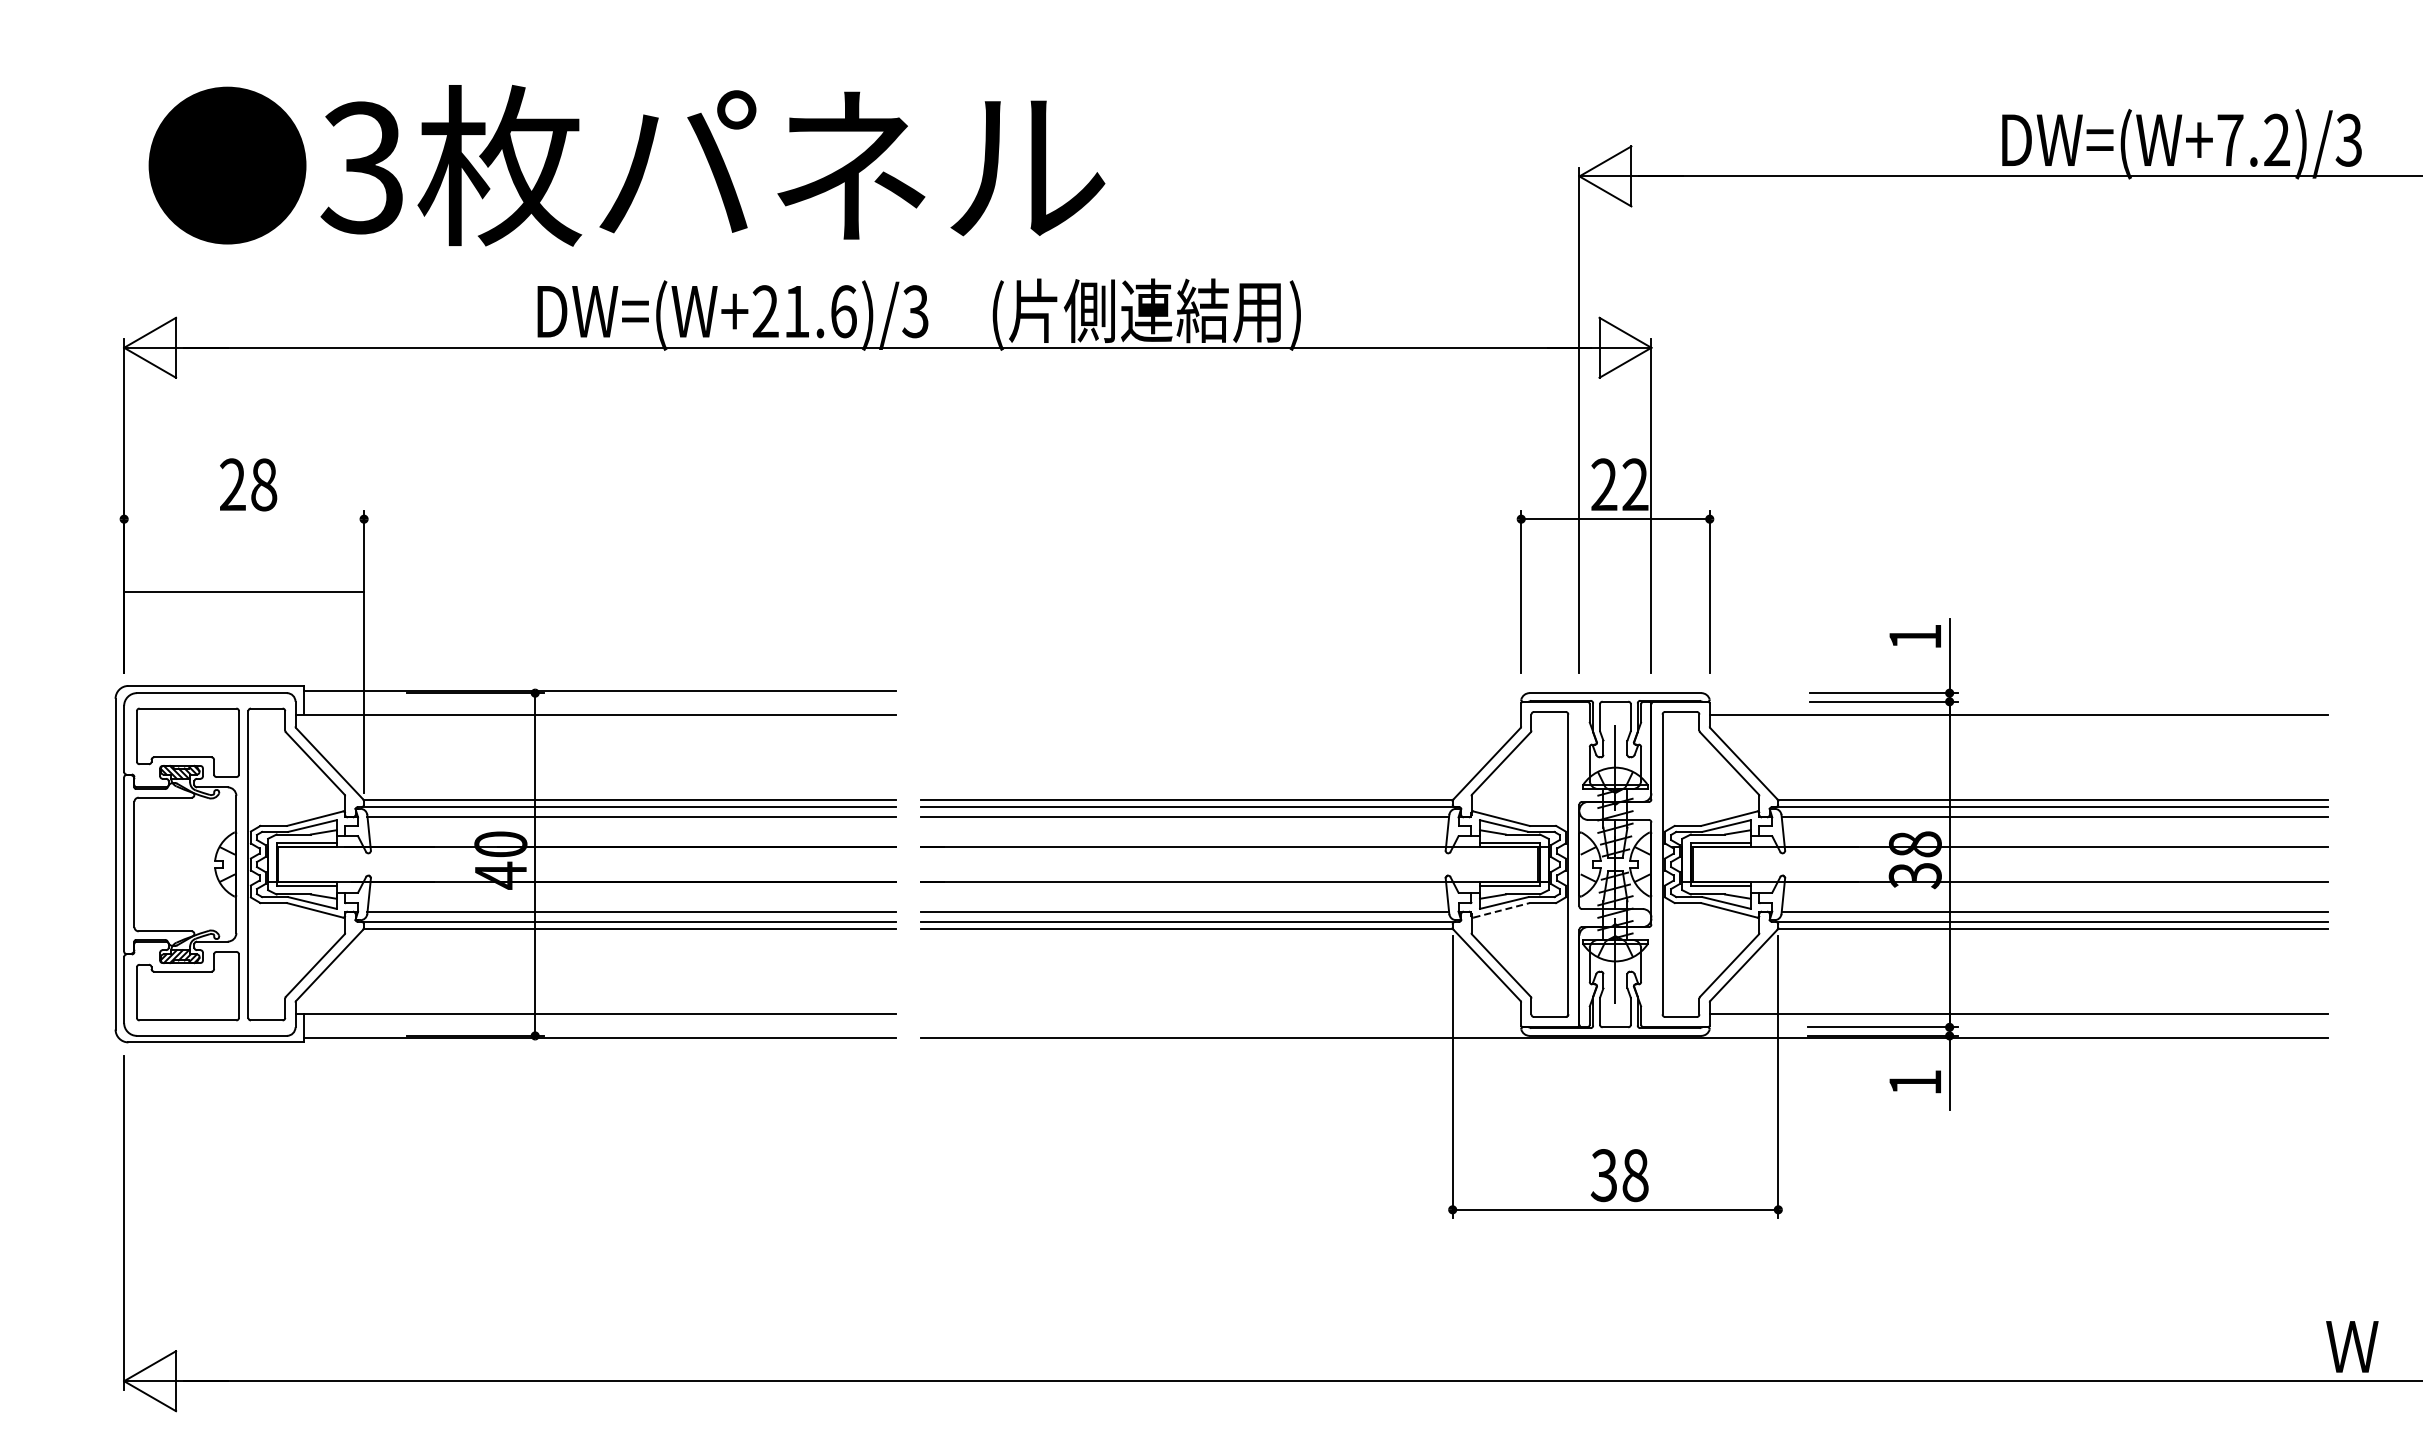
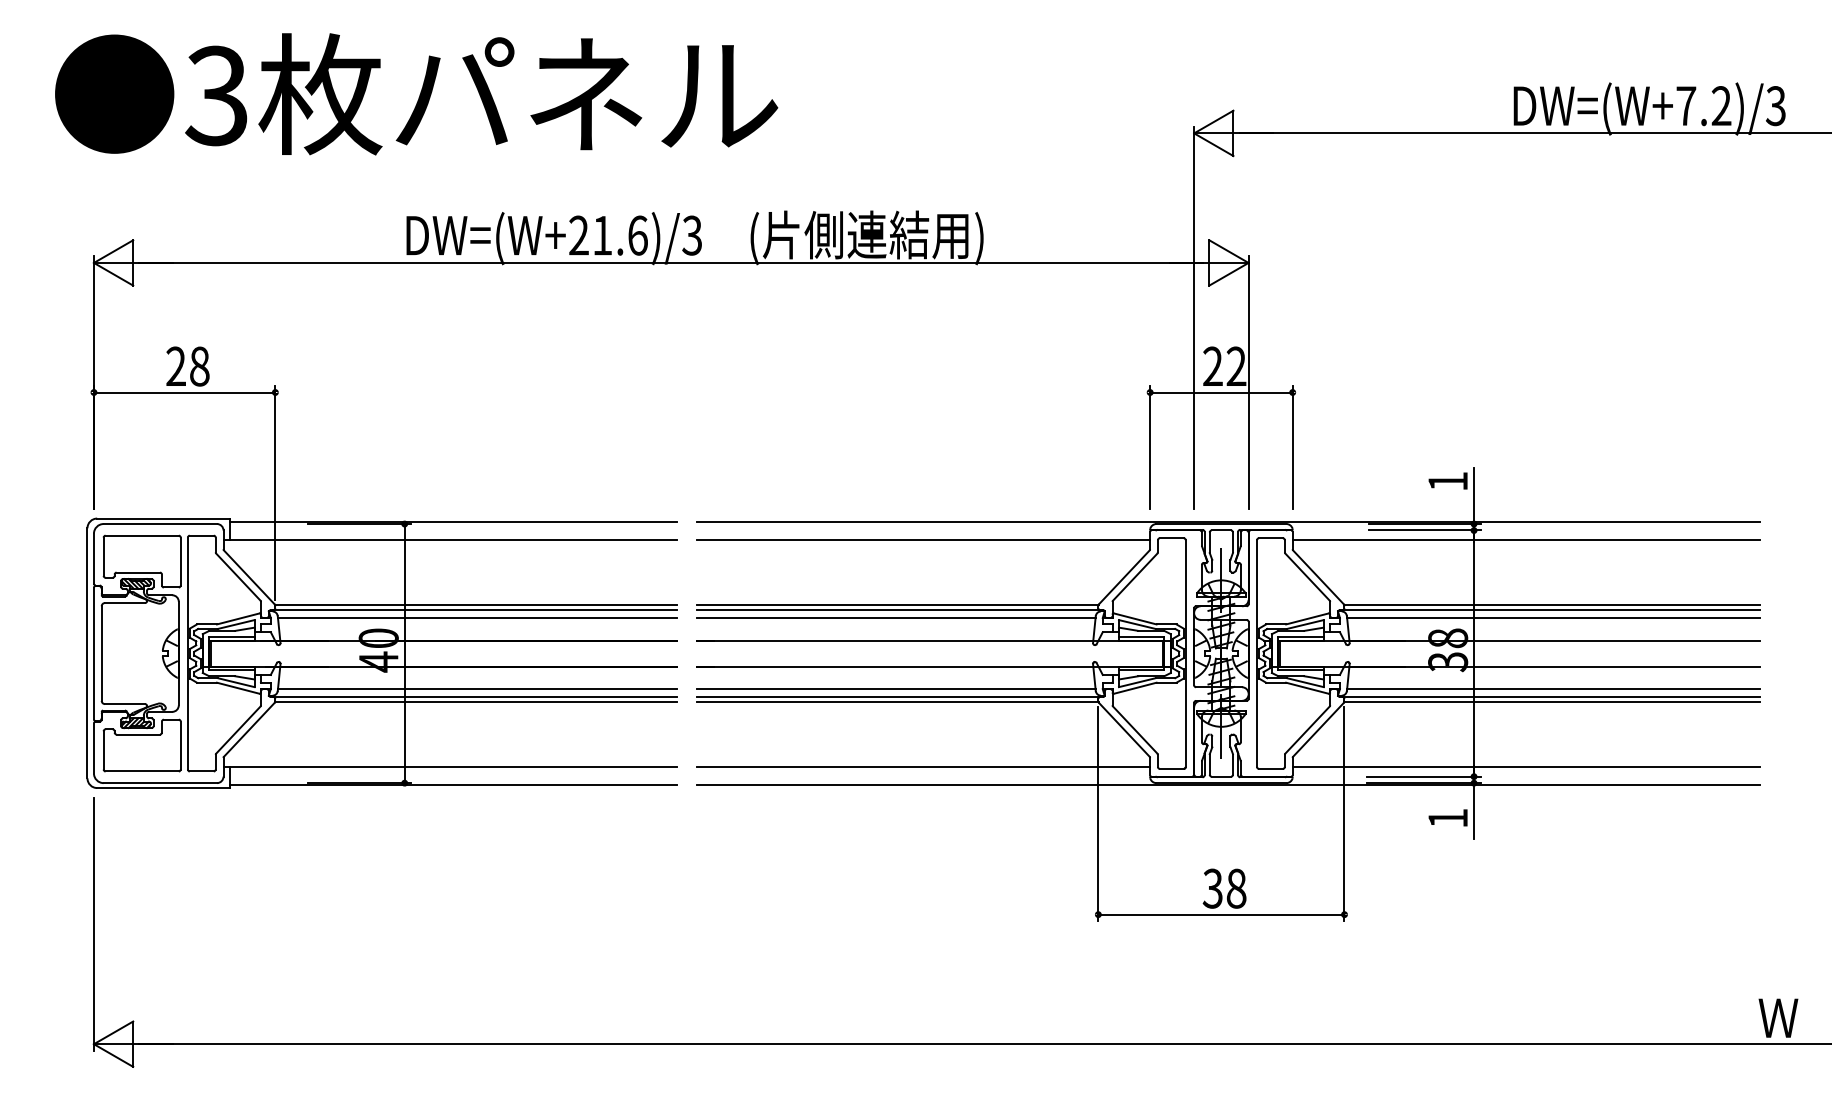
text: (626, 165) -> (416, 94), moved
line: (244, 592) -> (184, 392), moved
line: (1624, 690) -> (1228, 522), added
line: (1221, 714) -> (923, 540), added
line: (1501, 910) -> (1135, 688), dashed -> solid
line: (1221, 1014) -> (923, 766), added

